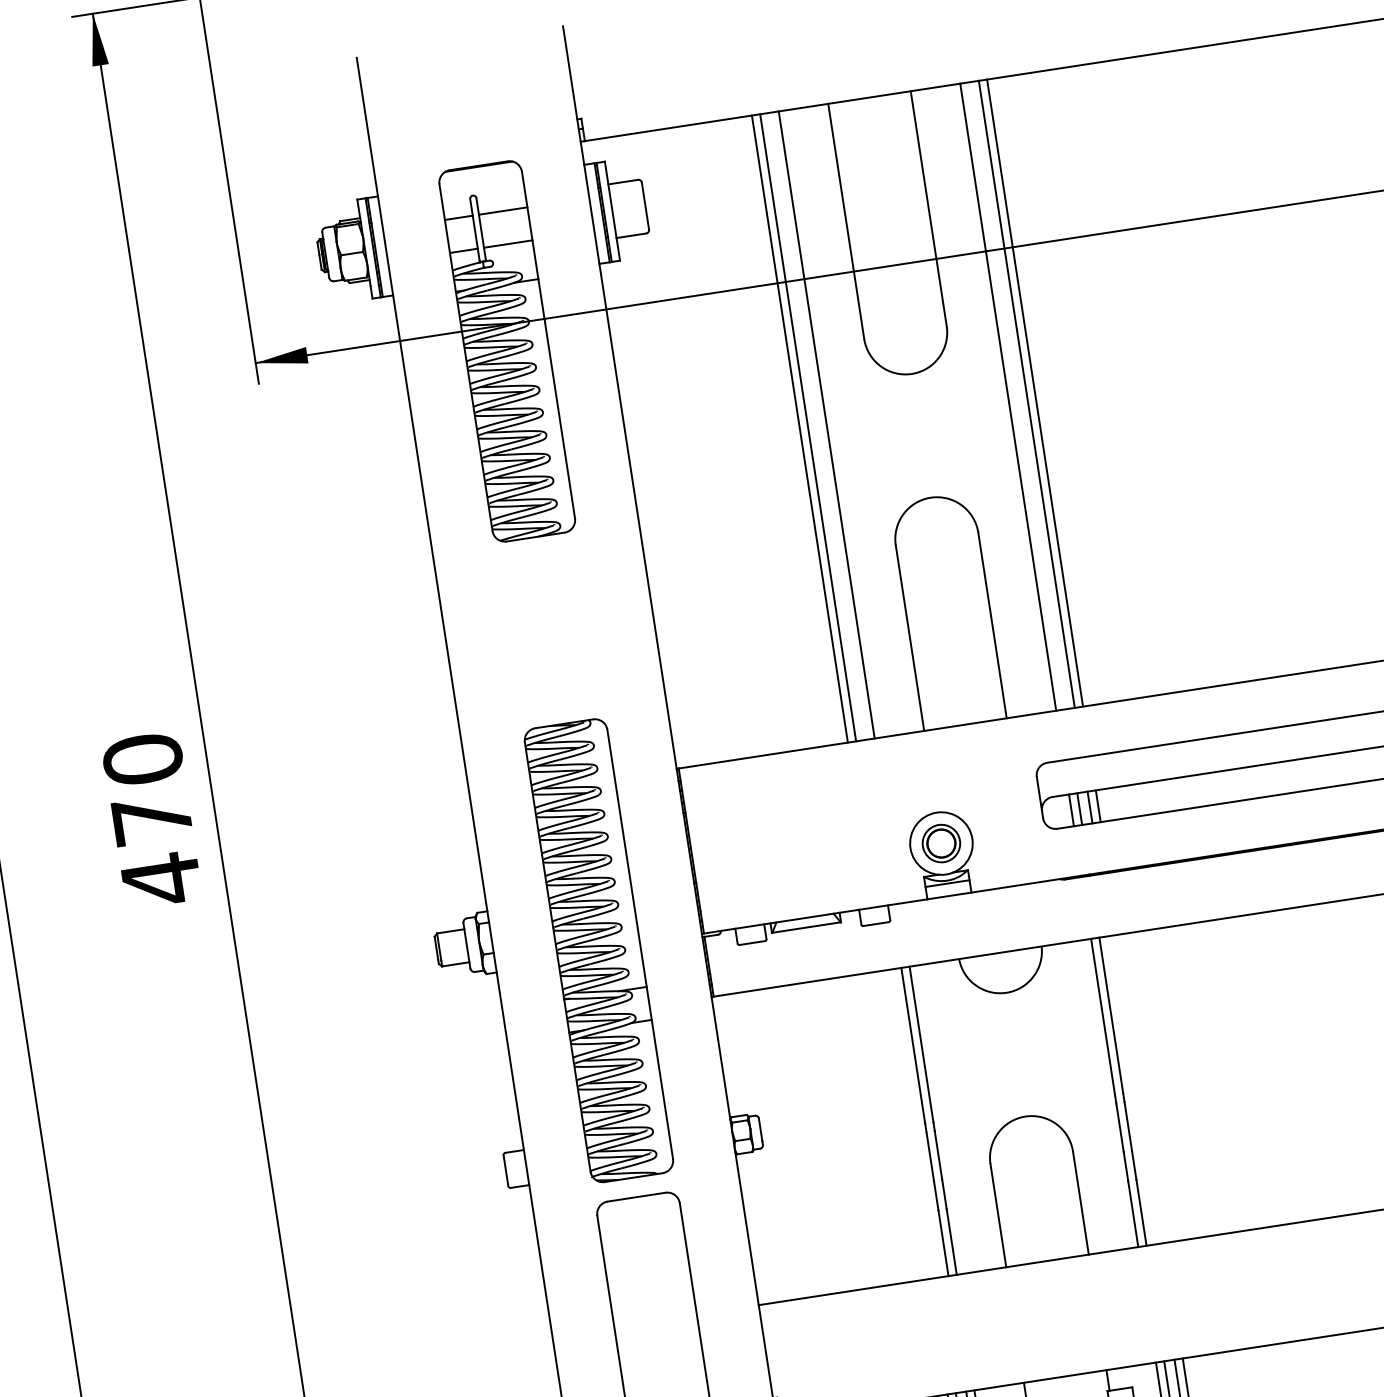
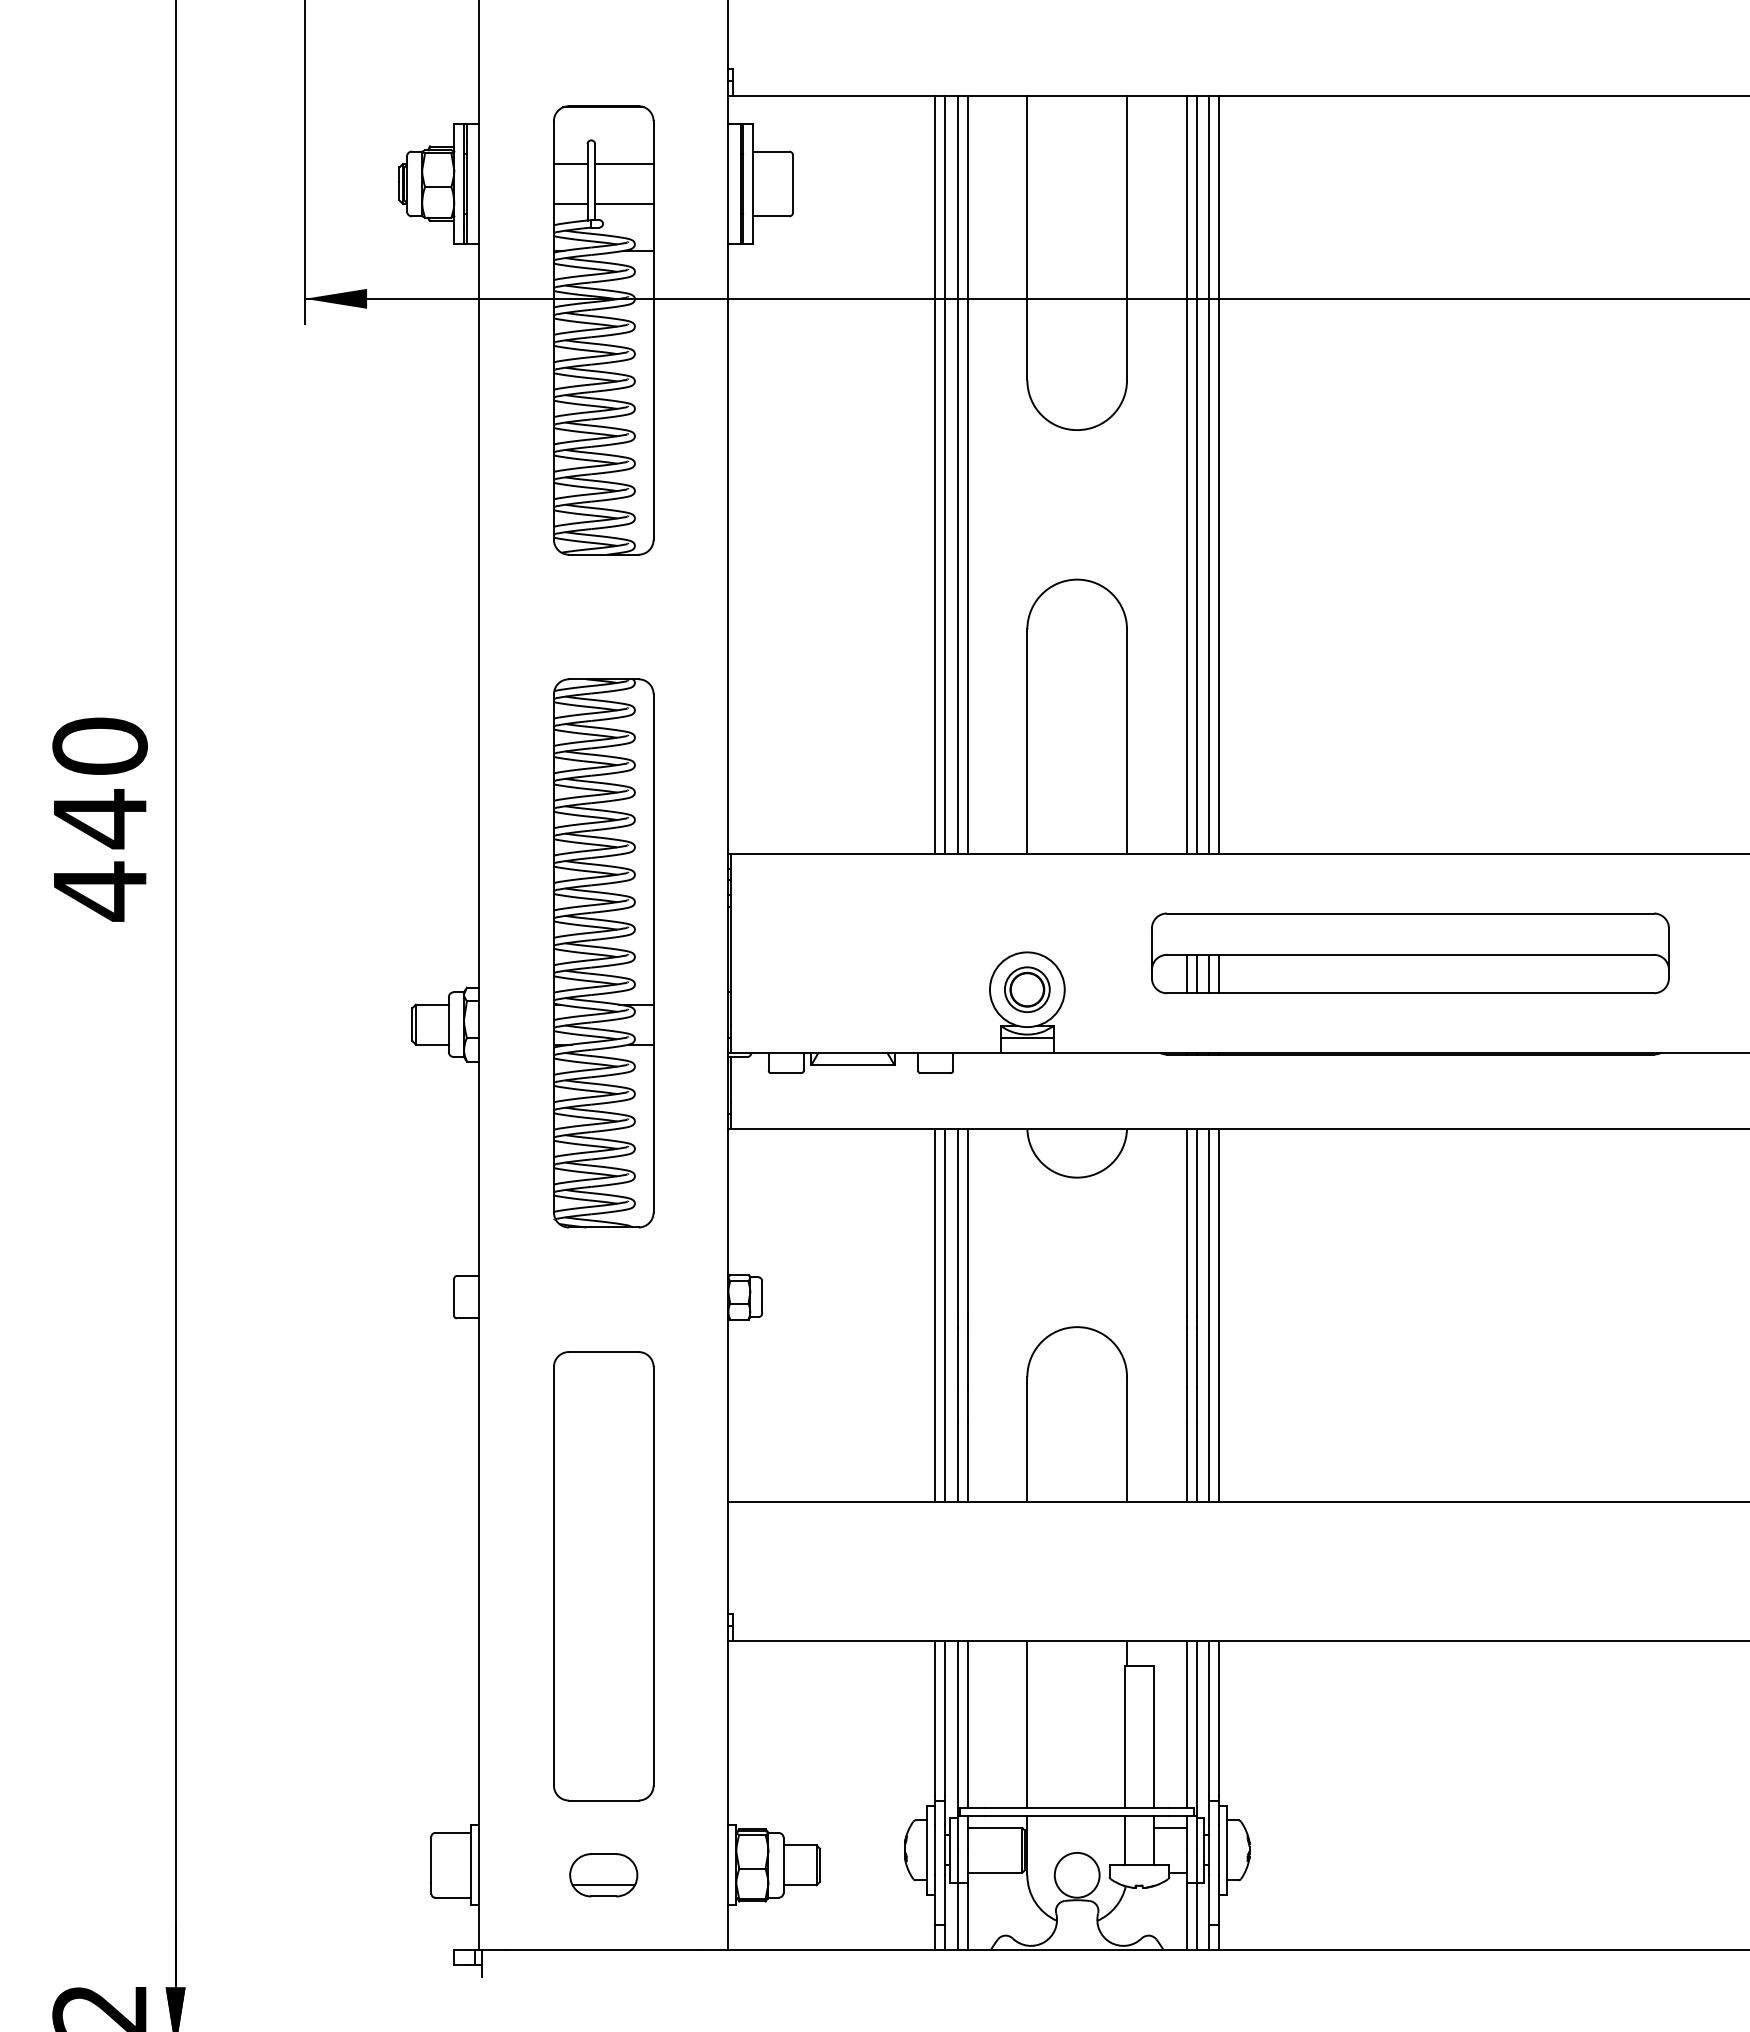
line: (1016, 395) -> (1196, 474), added
line: (818, 425) -> (957, 474), added
text: (152, 820) -> (100, 819), 470 -> 440
part: (598, 950) -> (603, 953), moved
line: (1141, 1088) -> (1219, 1315), added
line: (1133, 1090) -> (1209, 1315), added
line: (914, 1123) -> (945, 1315), added
line: (906, 1124) -> (935, 1315), added

